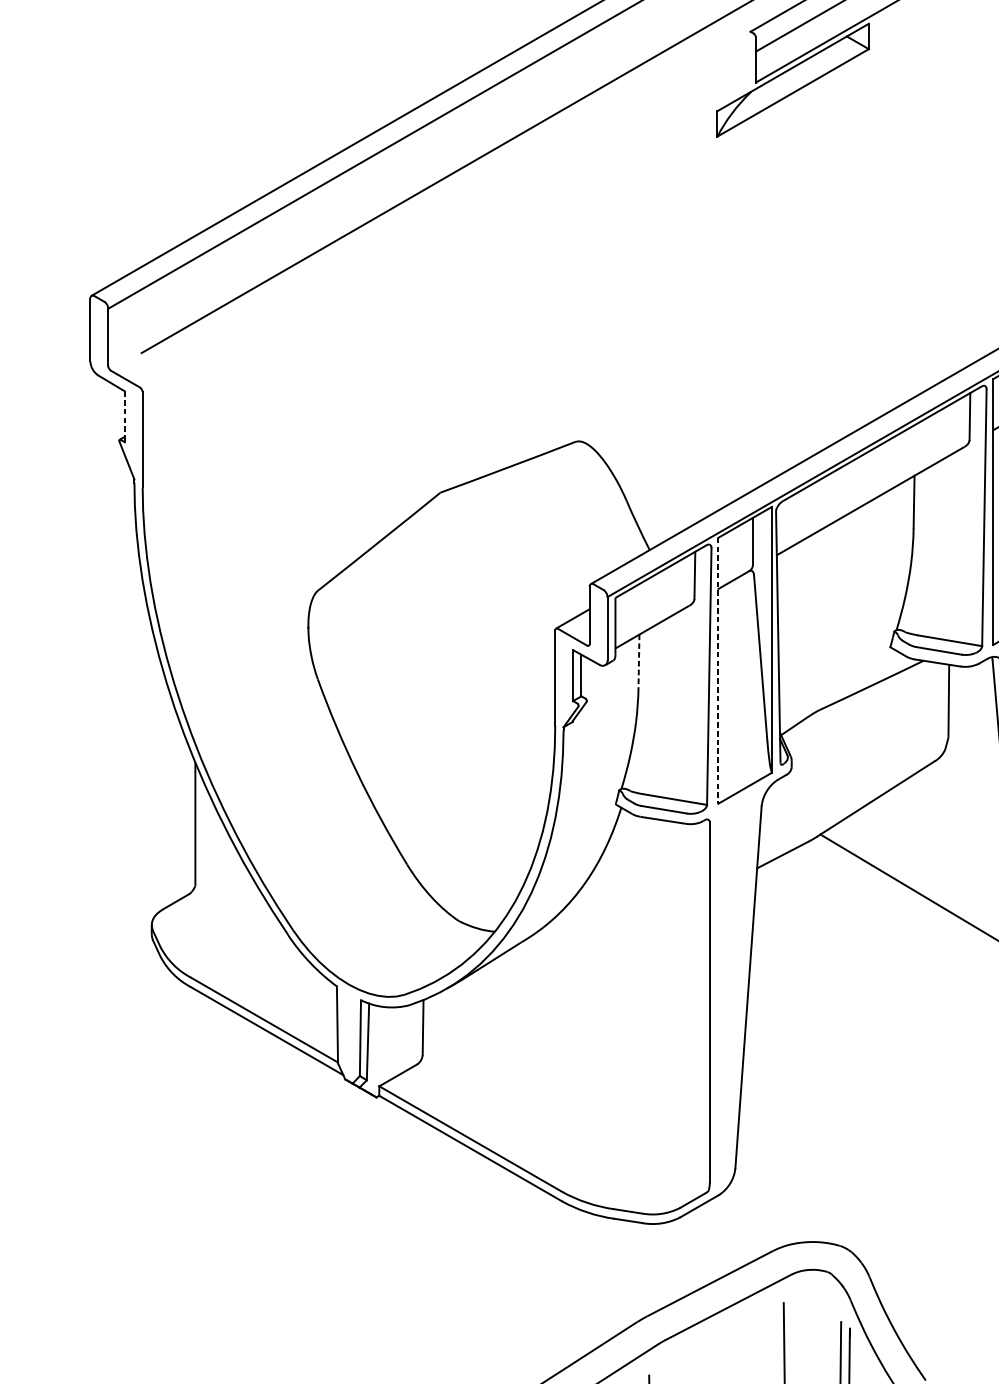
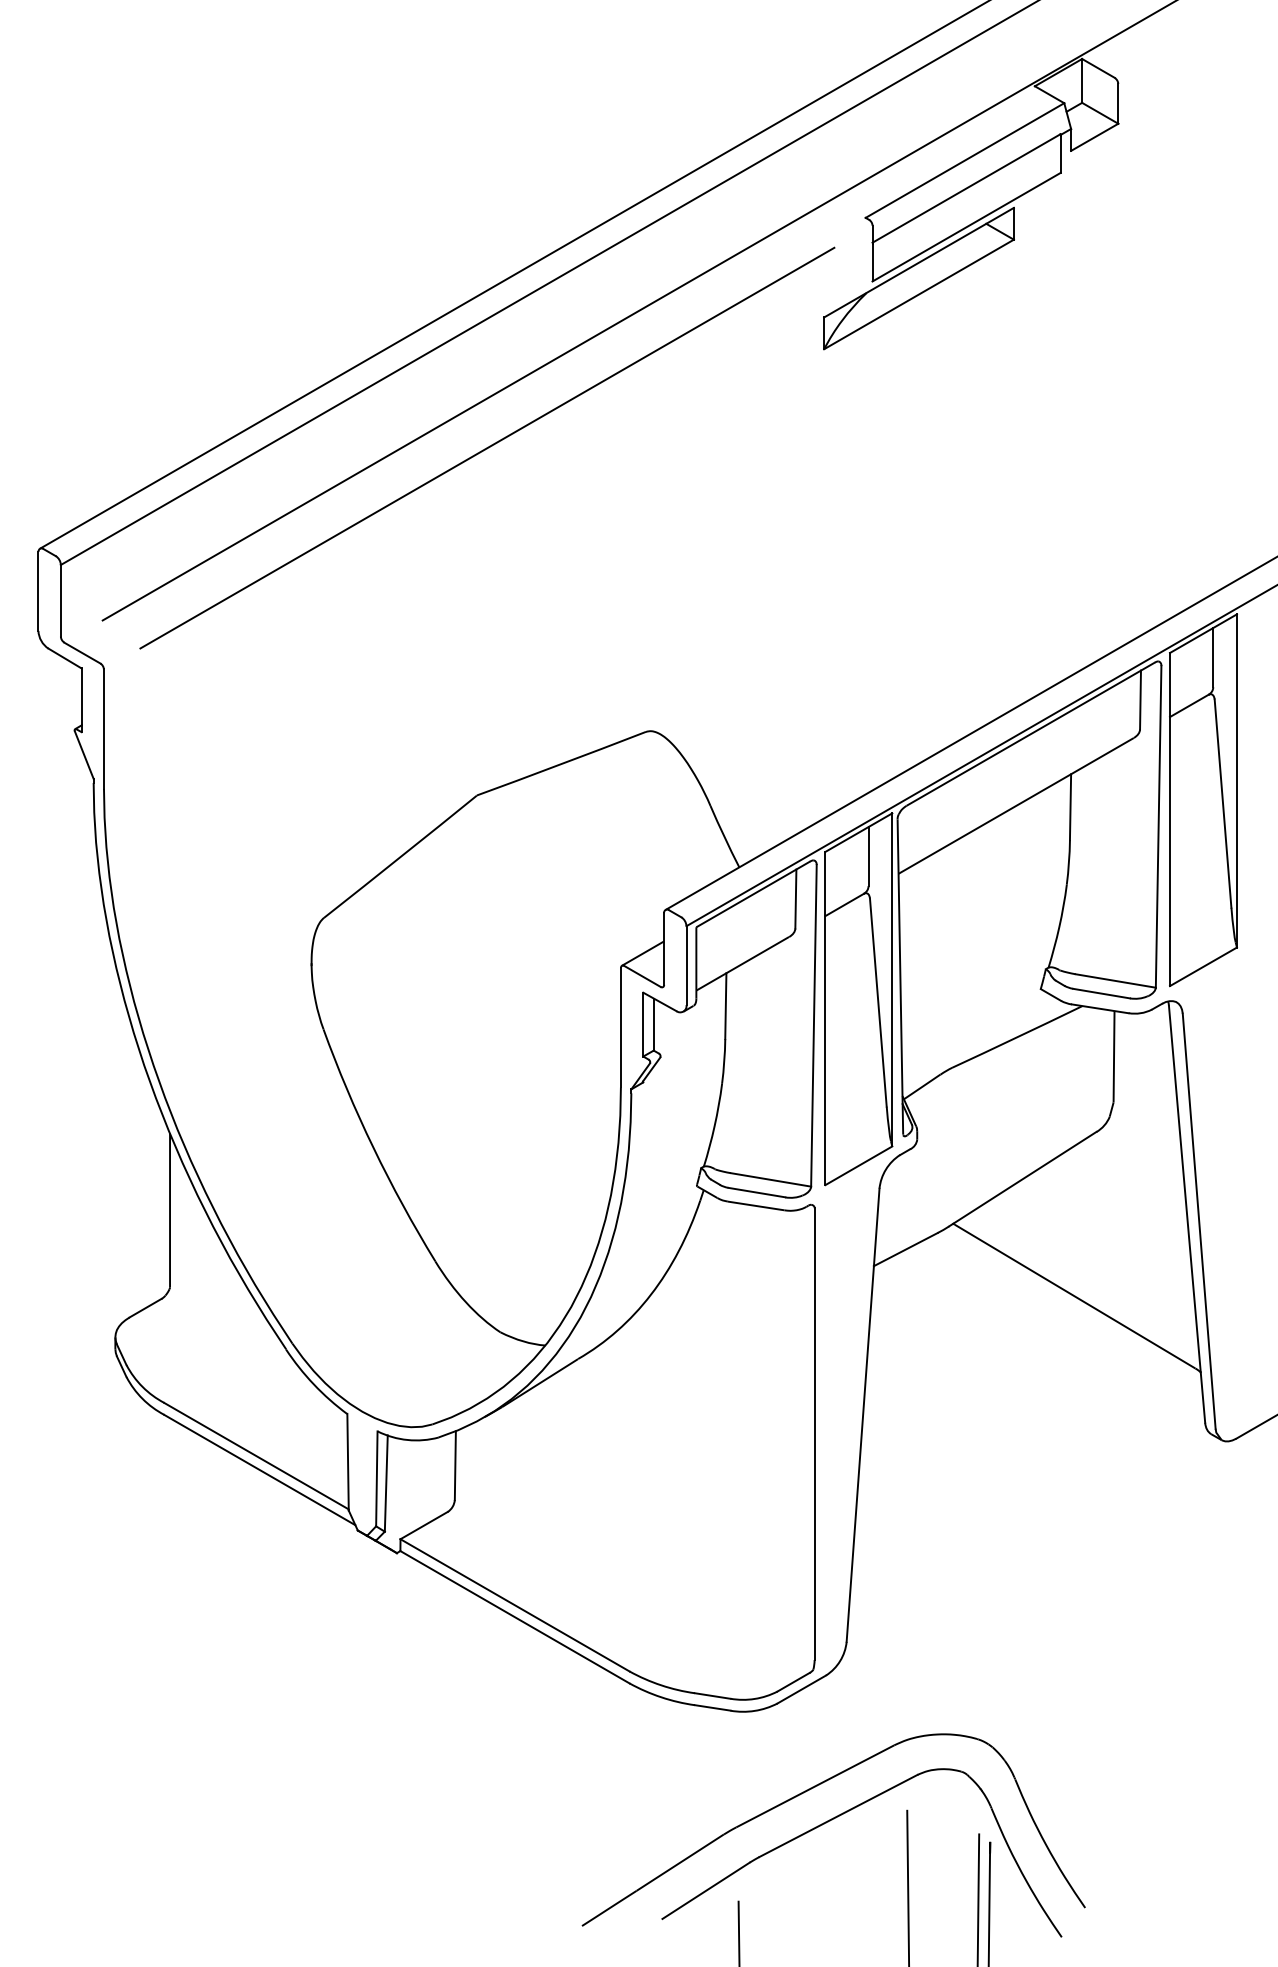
line: (448, 215) -> (487, 447), added
line: (124, 414) -> (81, 697), dashed -> solid
line: (638, 661) -> (725, 1006), dashed -> solid
line: (718, 670) -> (825, 1018), dashed -> solid

